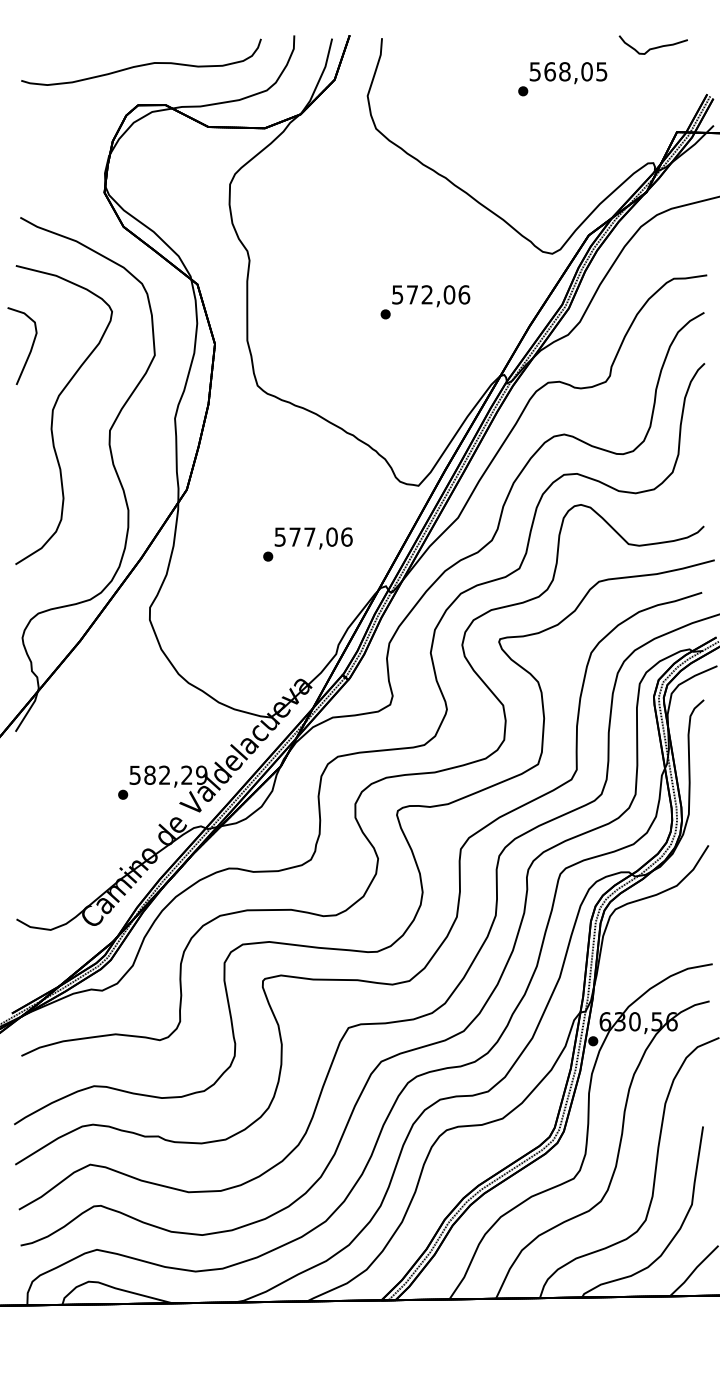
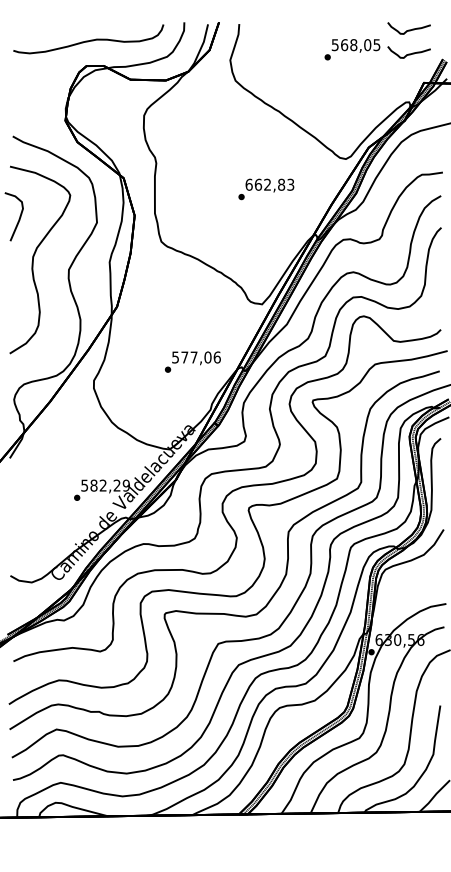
part: (652, 83) -> (408, 52), added
text: (430, 294) -> (269, 184), 572,06 -> 662,83
text: (307, 543) -> (192, 361), moved

